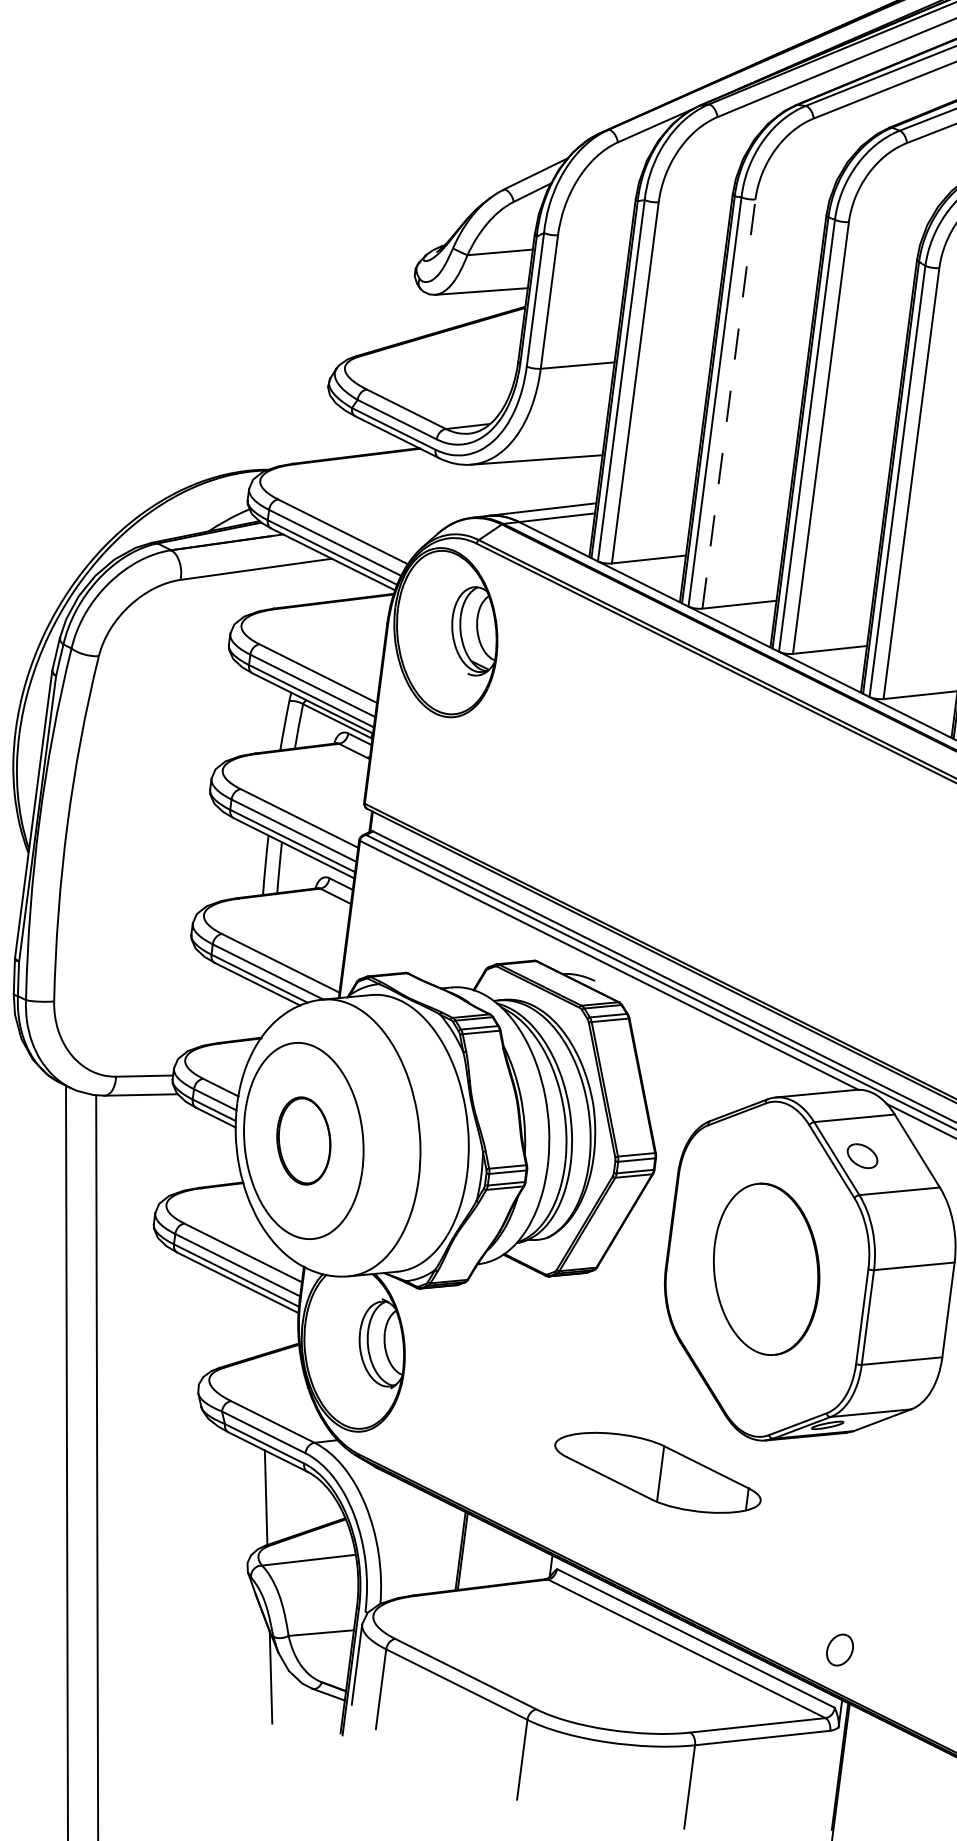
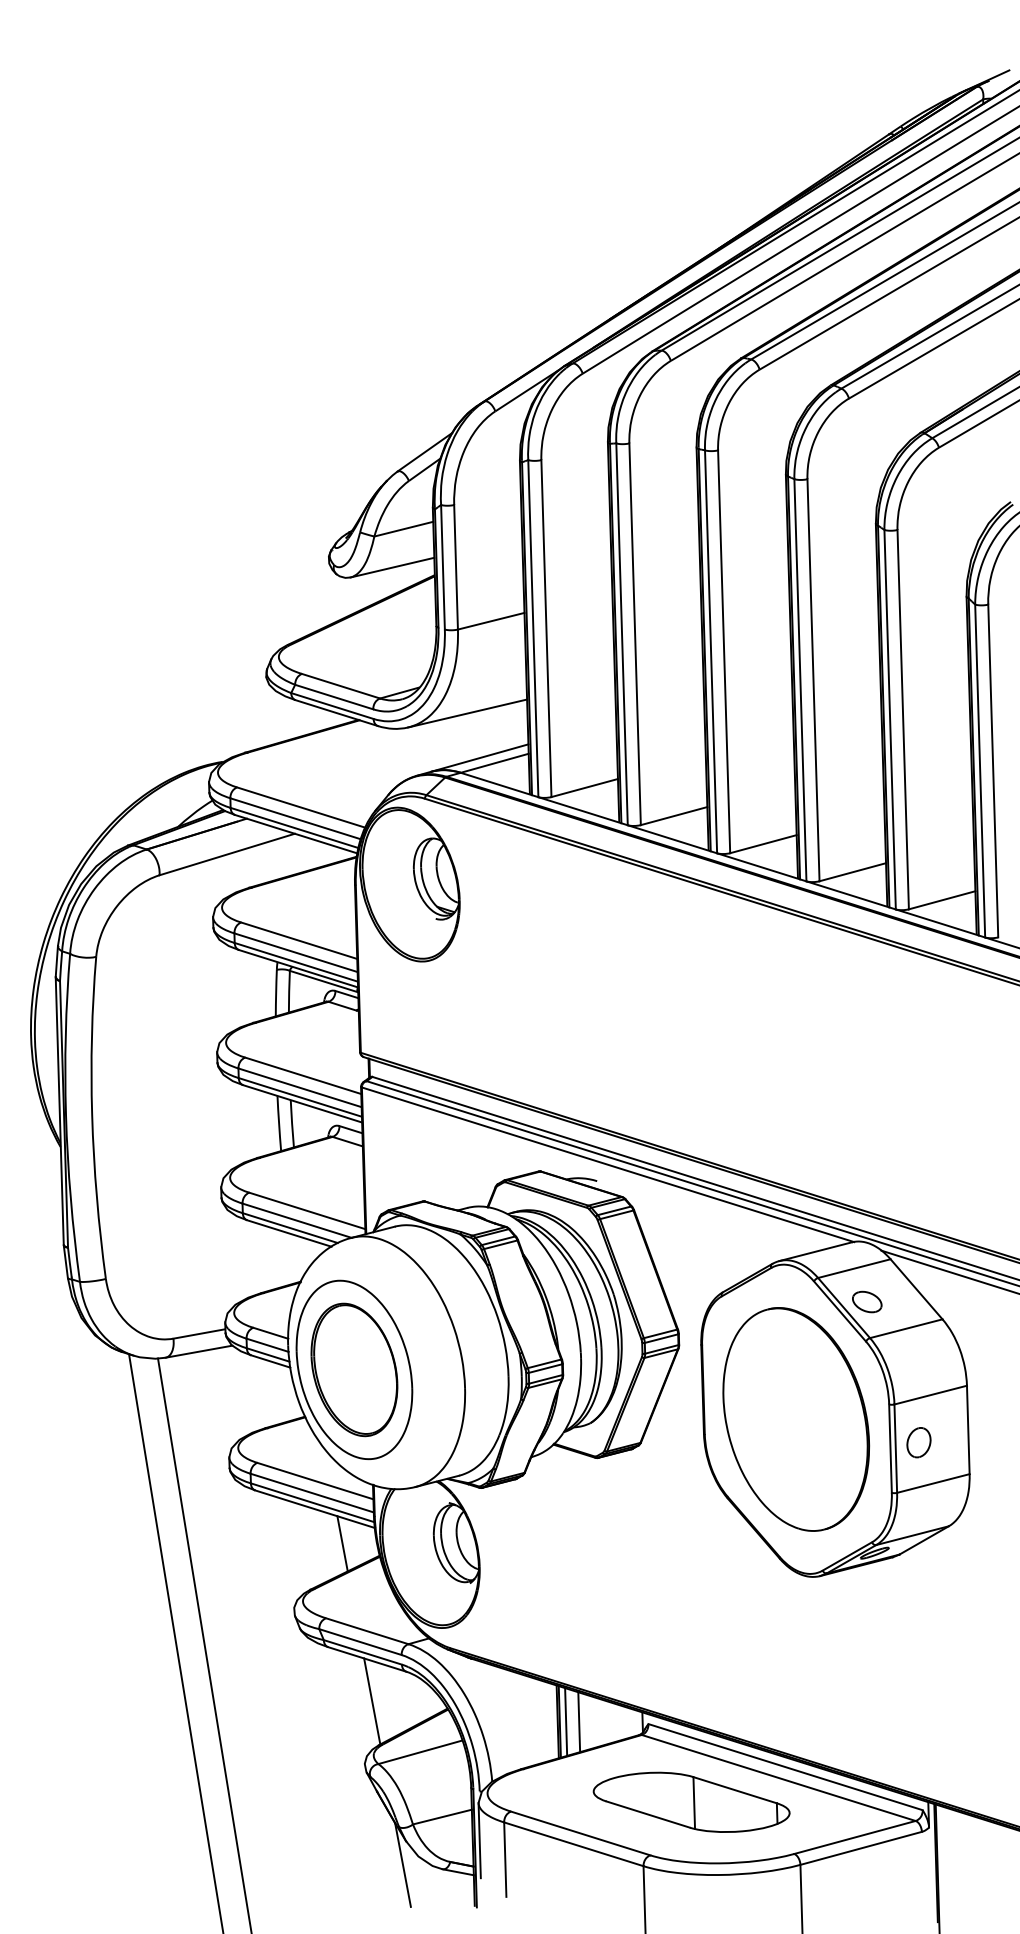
line: (729, 404) -> (635, 634), dashed -> solid
part: (303, 1140) -> (354, 1369), size x1.67
part: (765, 1269) -> (795, 1419), size x1.43
line: (261, 1324) -> (342, 1543), added
part: (657, 1471) -> (691, 1801), moved
line: (469, 1552) -> (566, 1721), added
line: (483, 1555) -> (579, 1722), added
part: (839, 1649) -> (918, 1442), moved

